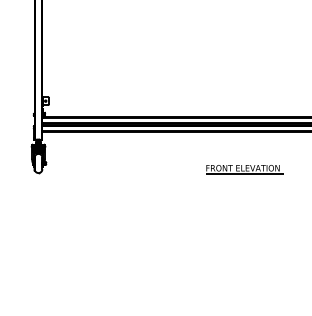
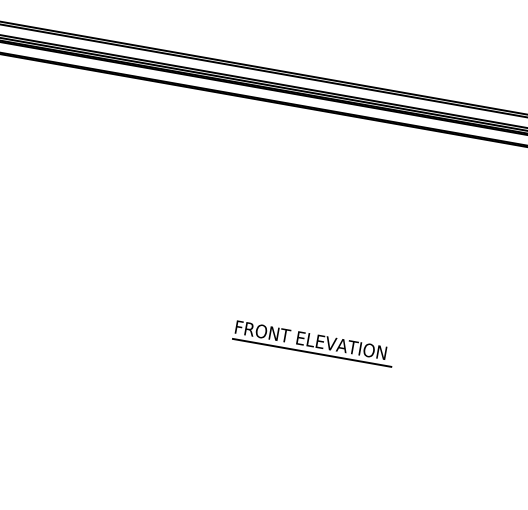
part: (244, 169) -> (313, 343), moved

